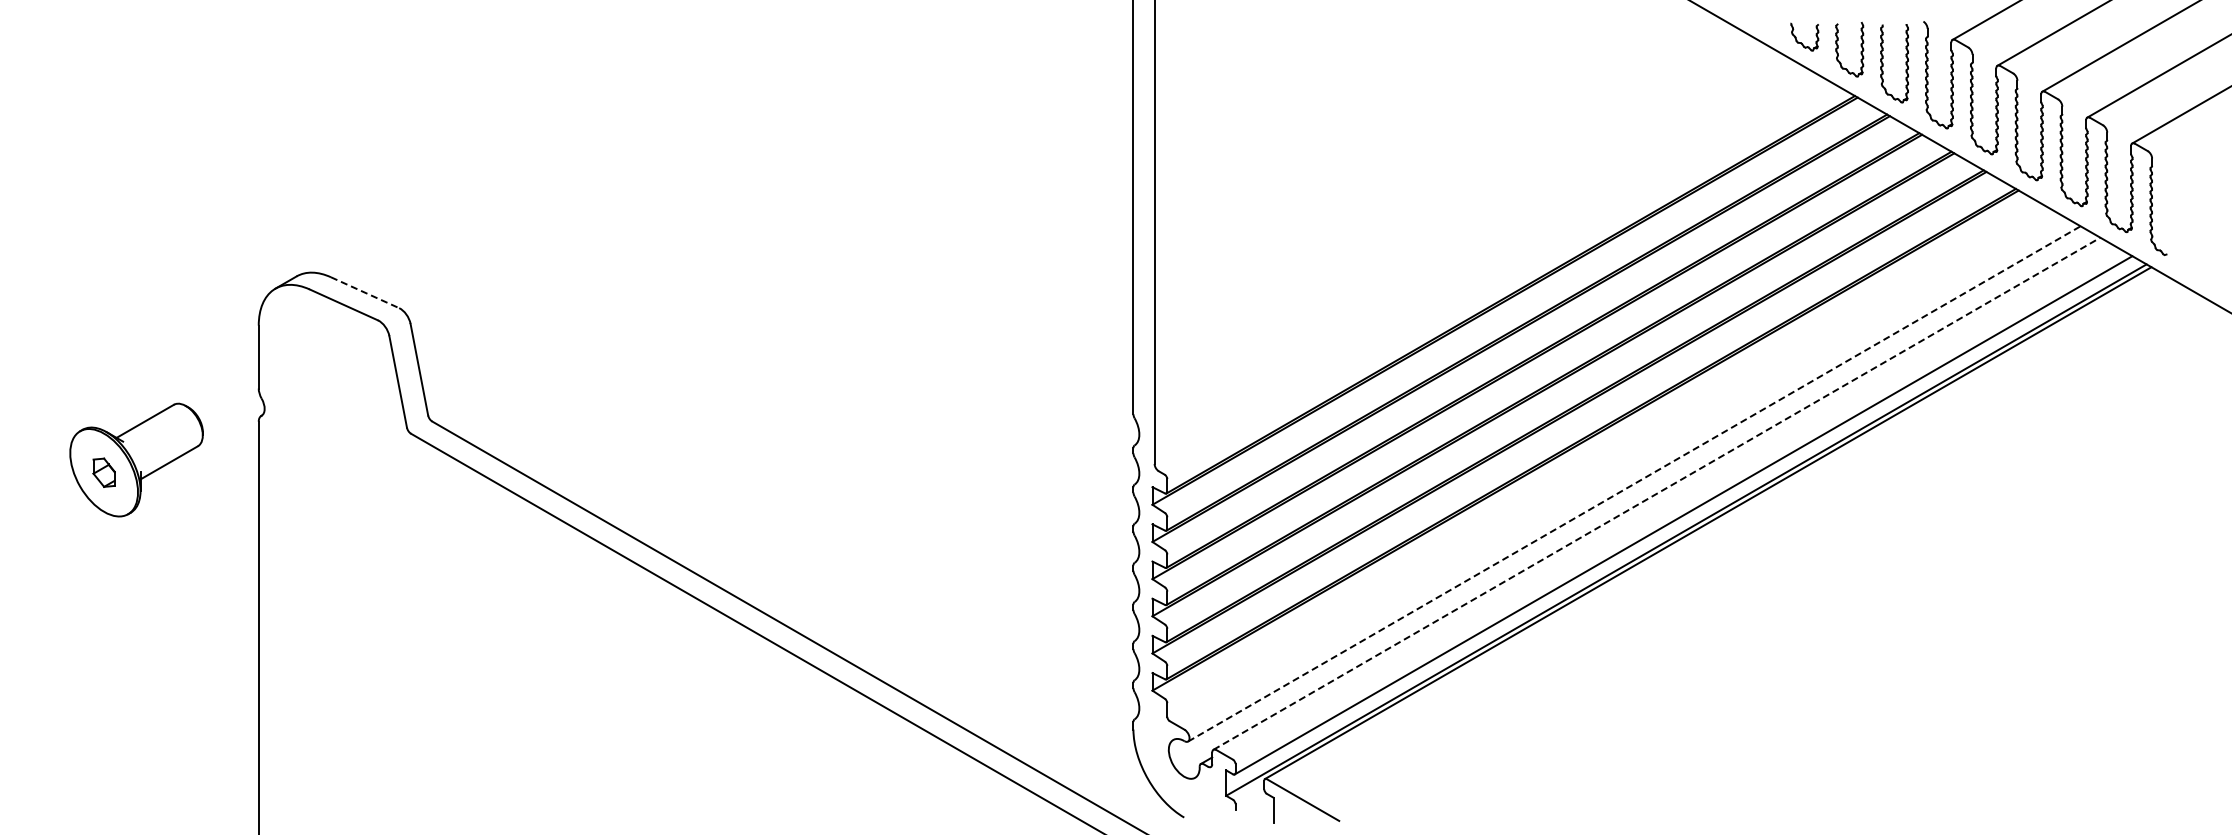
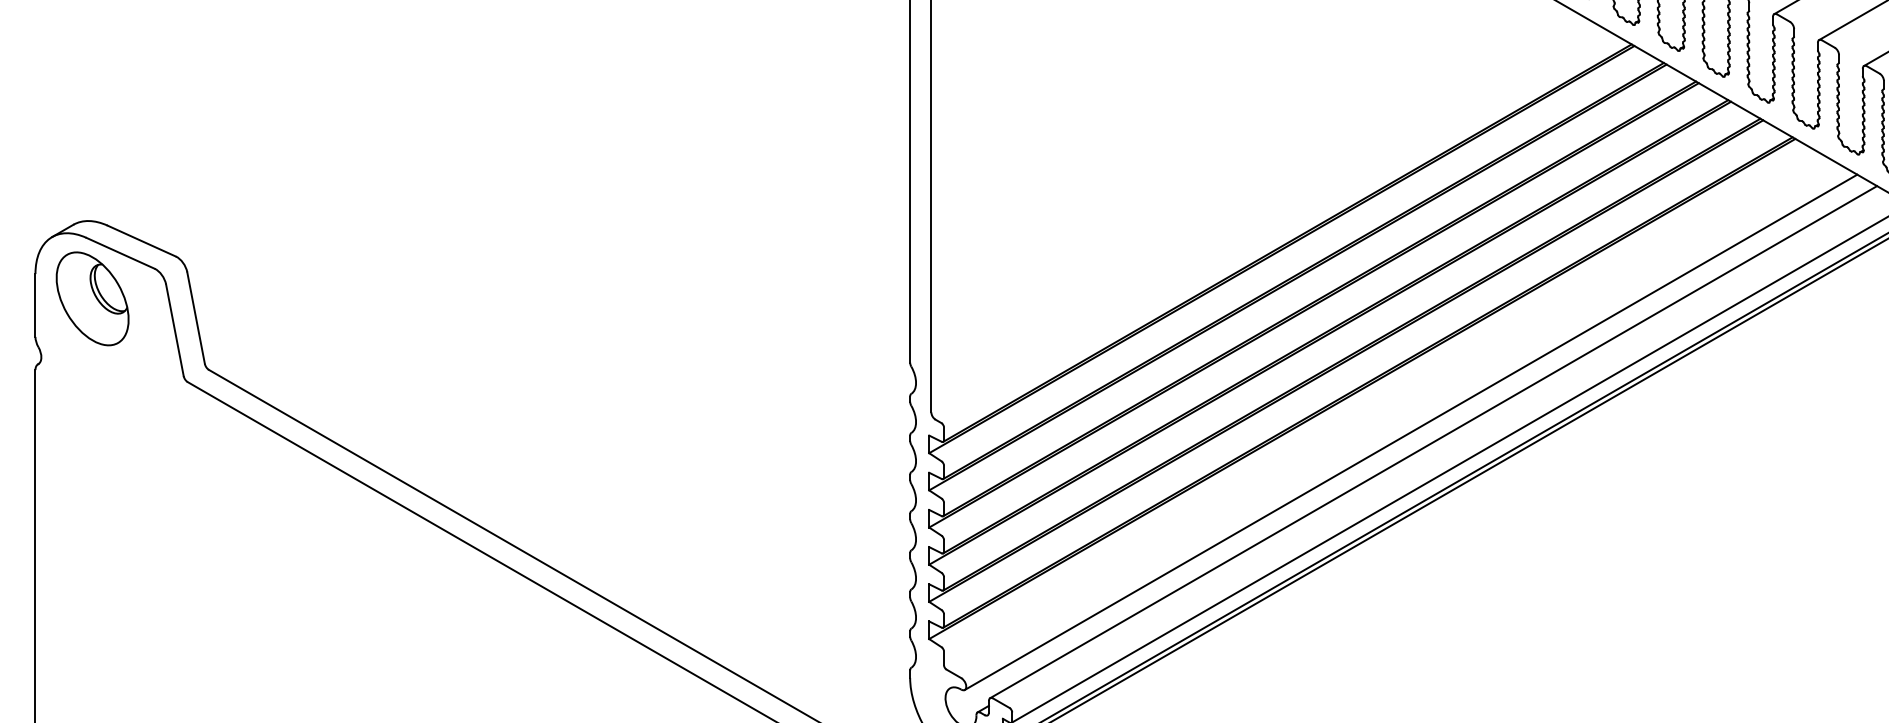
line: (365, 292) -> (142, 240), dashed -> solid
part: (315, 350) -> (92, 298), added
line: (1634, 483) -> (1411, 431), dashed -> solid
line: (1657, 493) -> (1434, 441), dashed -> solid

